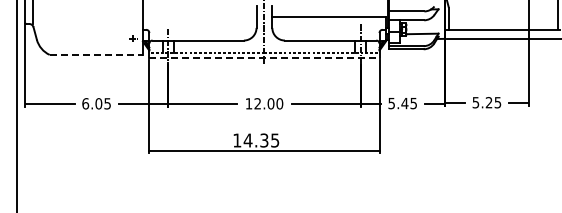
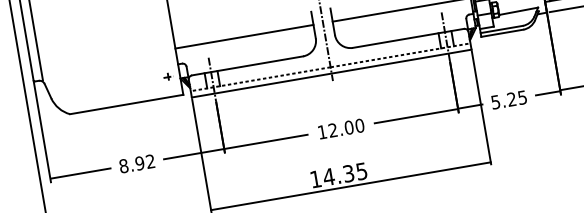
line: (199, 16) -> (244, 36), added
line: (96, 54) -> (126, 103), dashed -> solid
line: (264, 58) -> (331, 73), dashed -> solid
text: (96, 103) -> (137, 163), 6.05 -> 8.92
text: (404, 103) -> (511, 99), 5.45 -> 5.25

